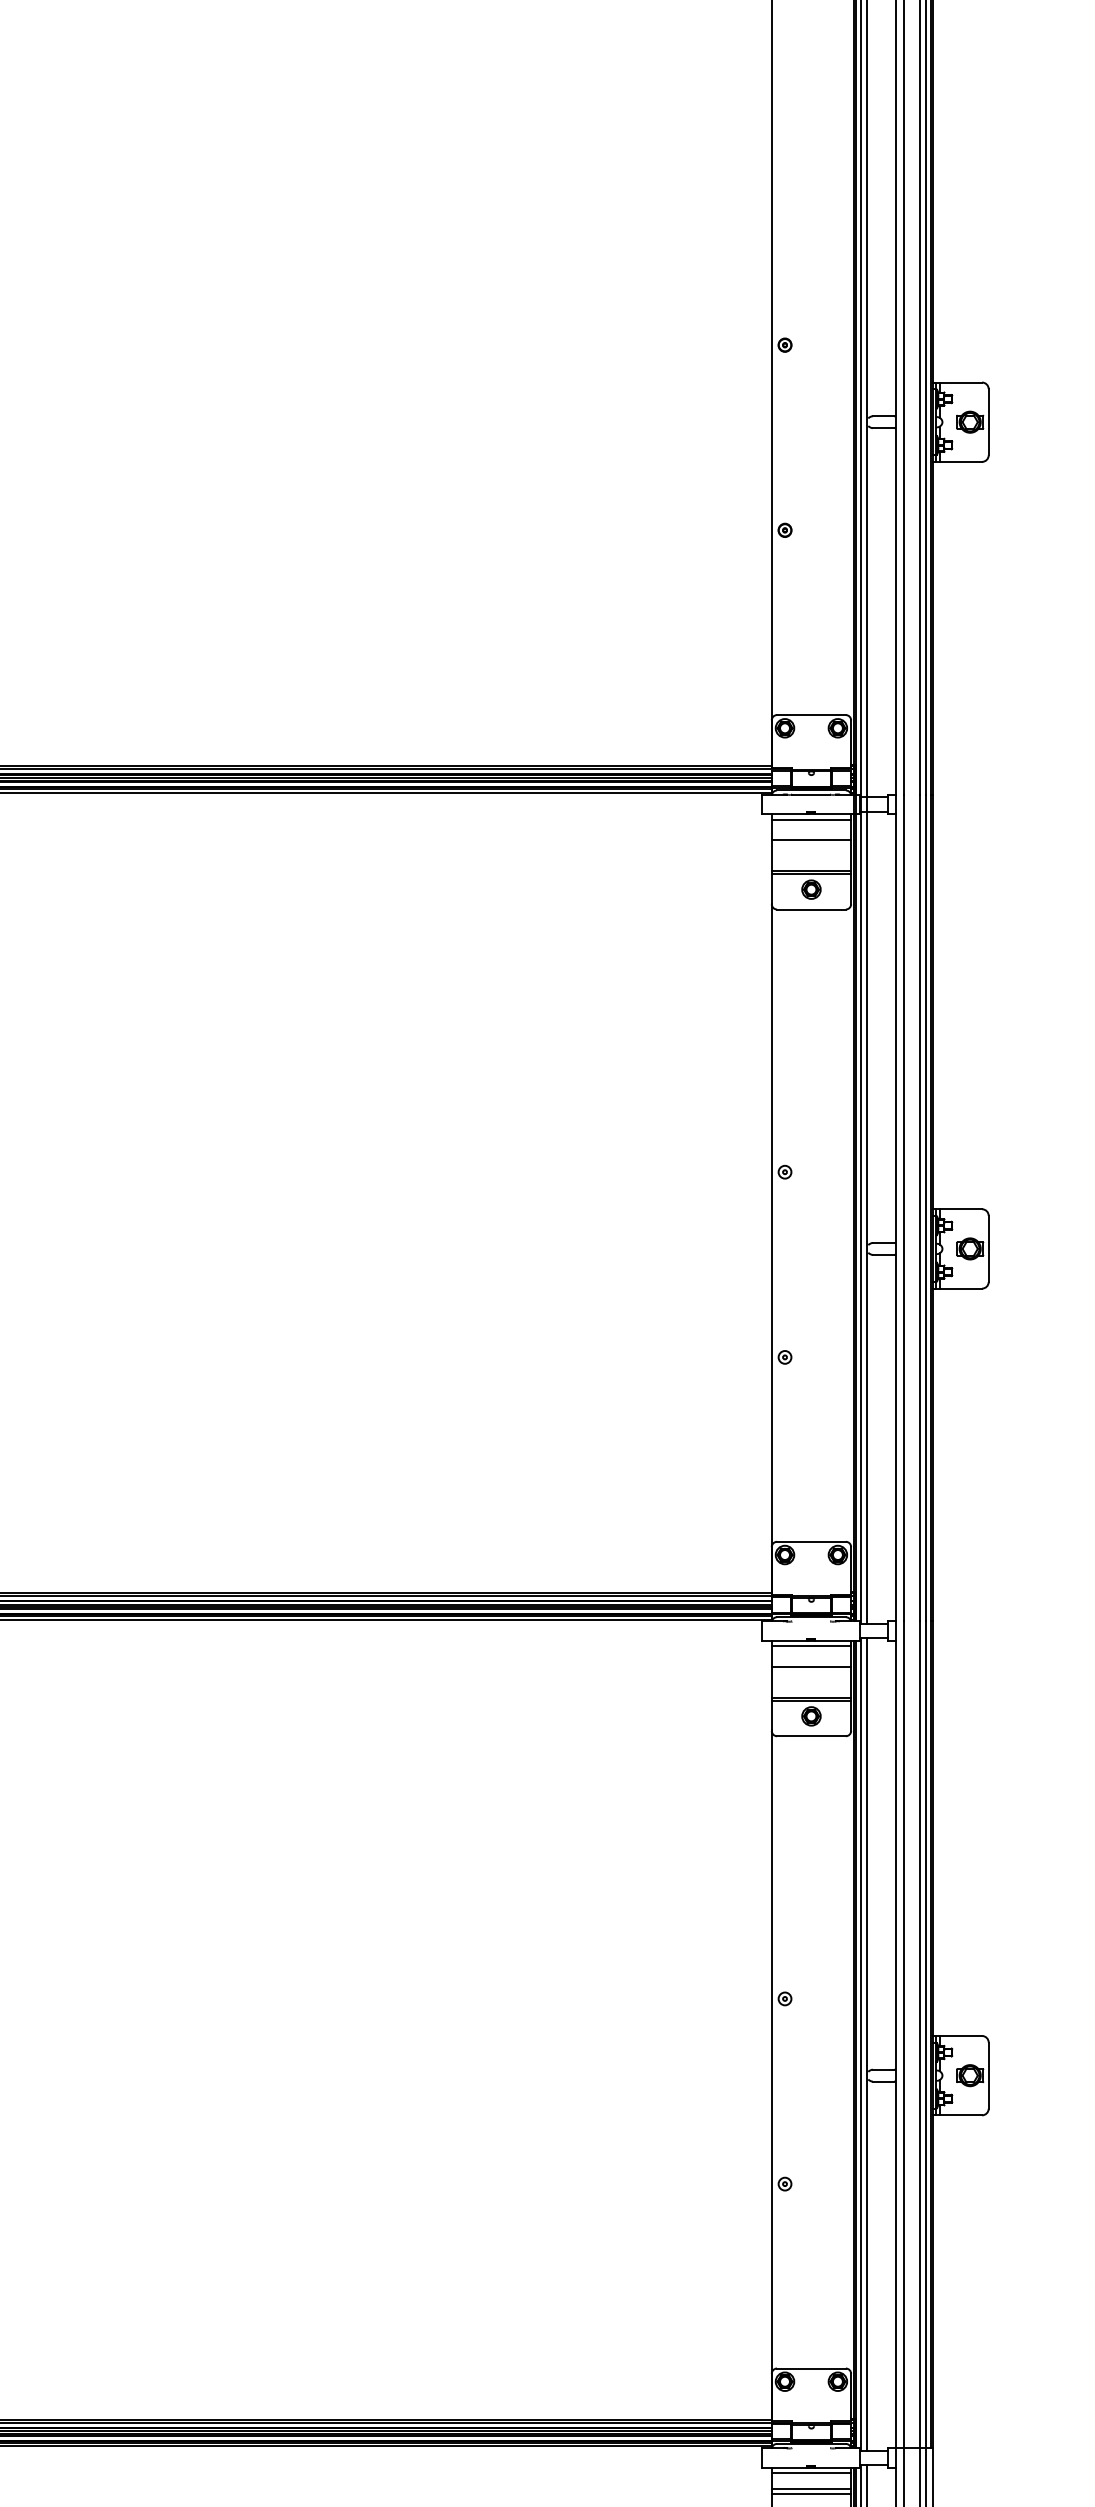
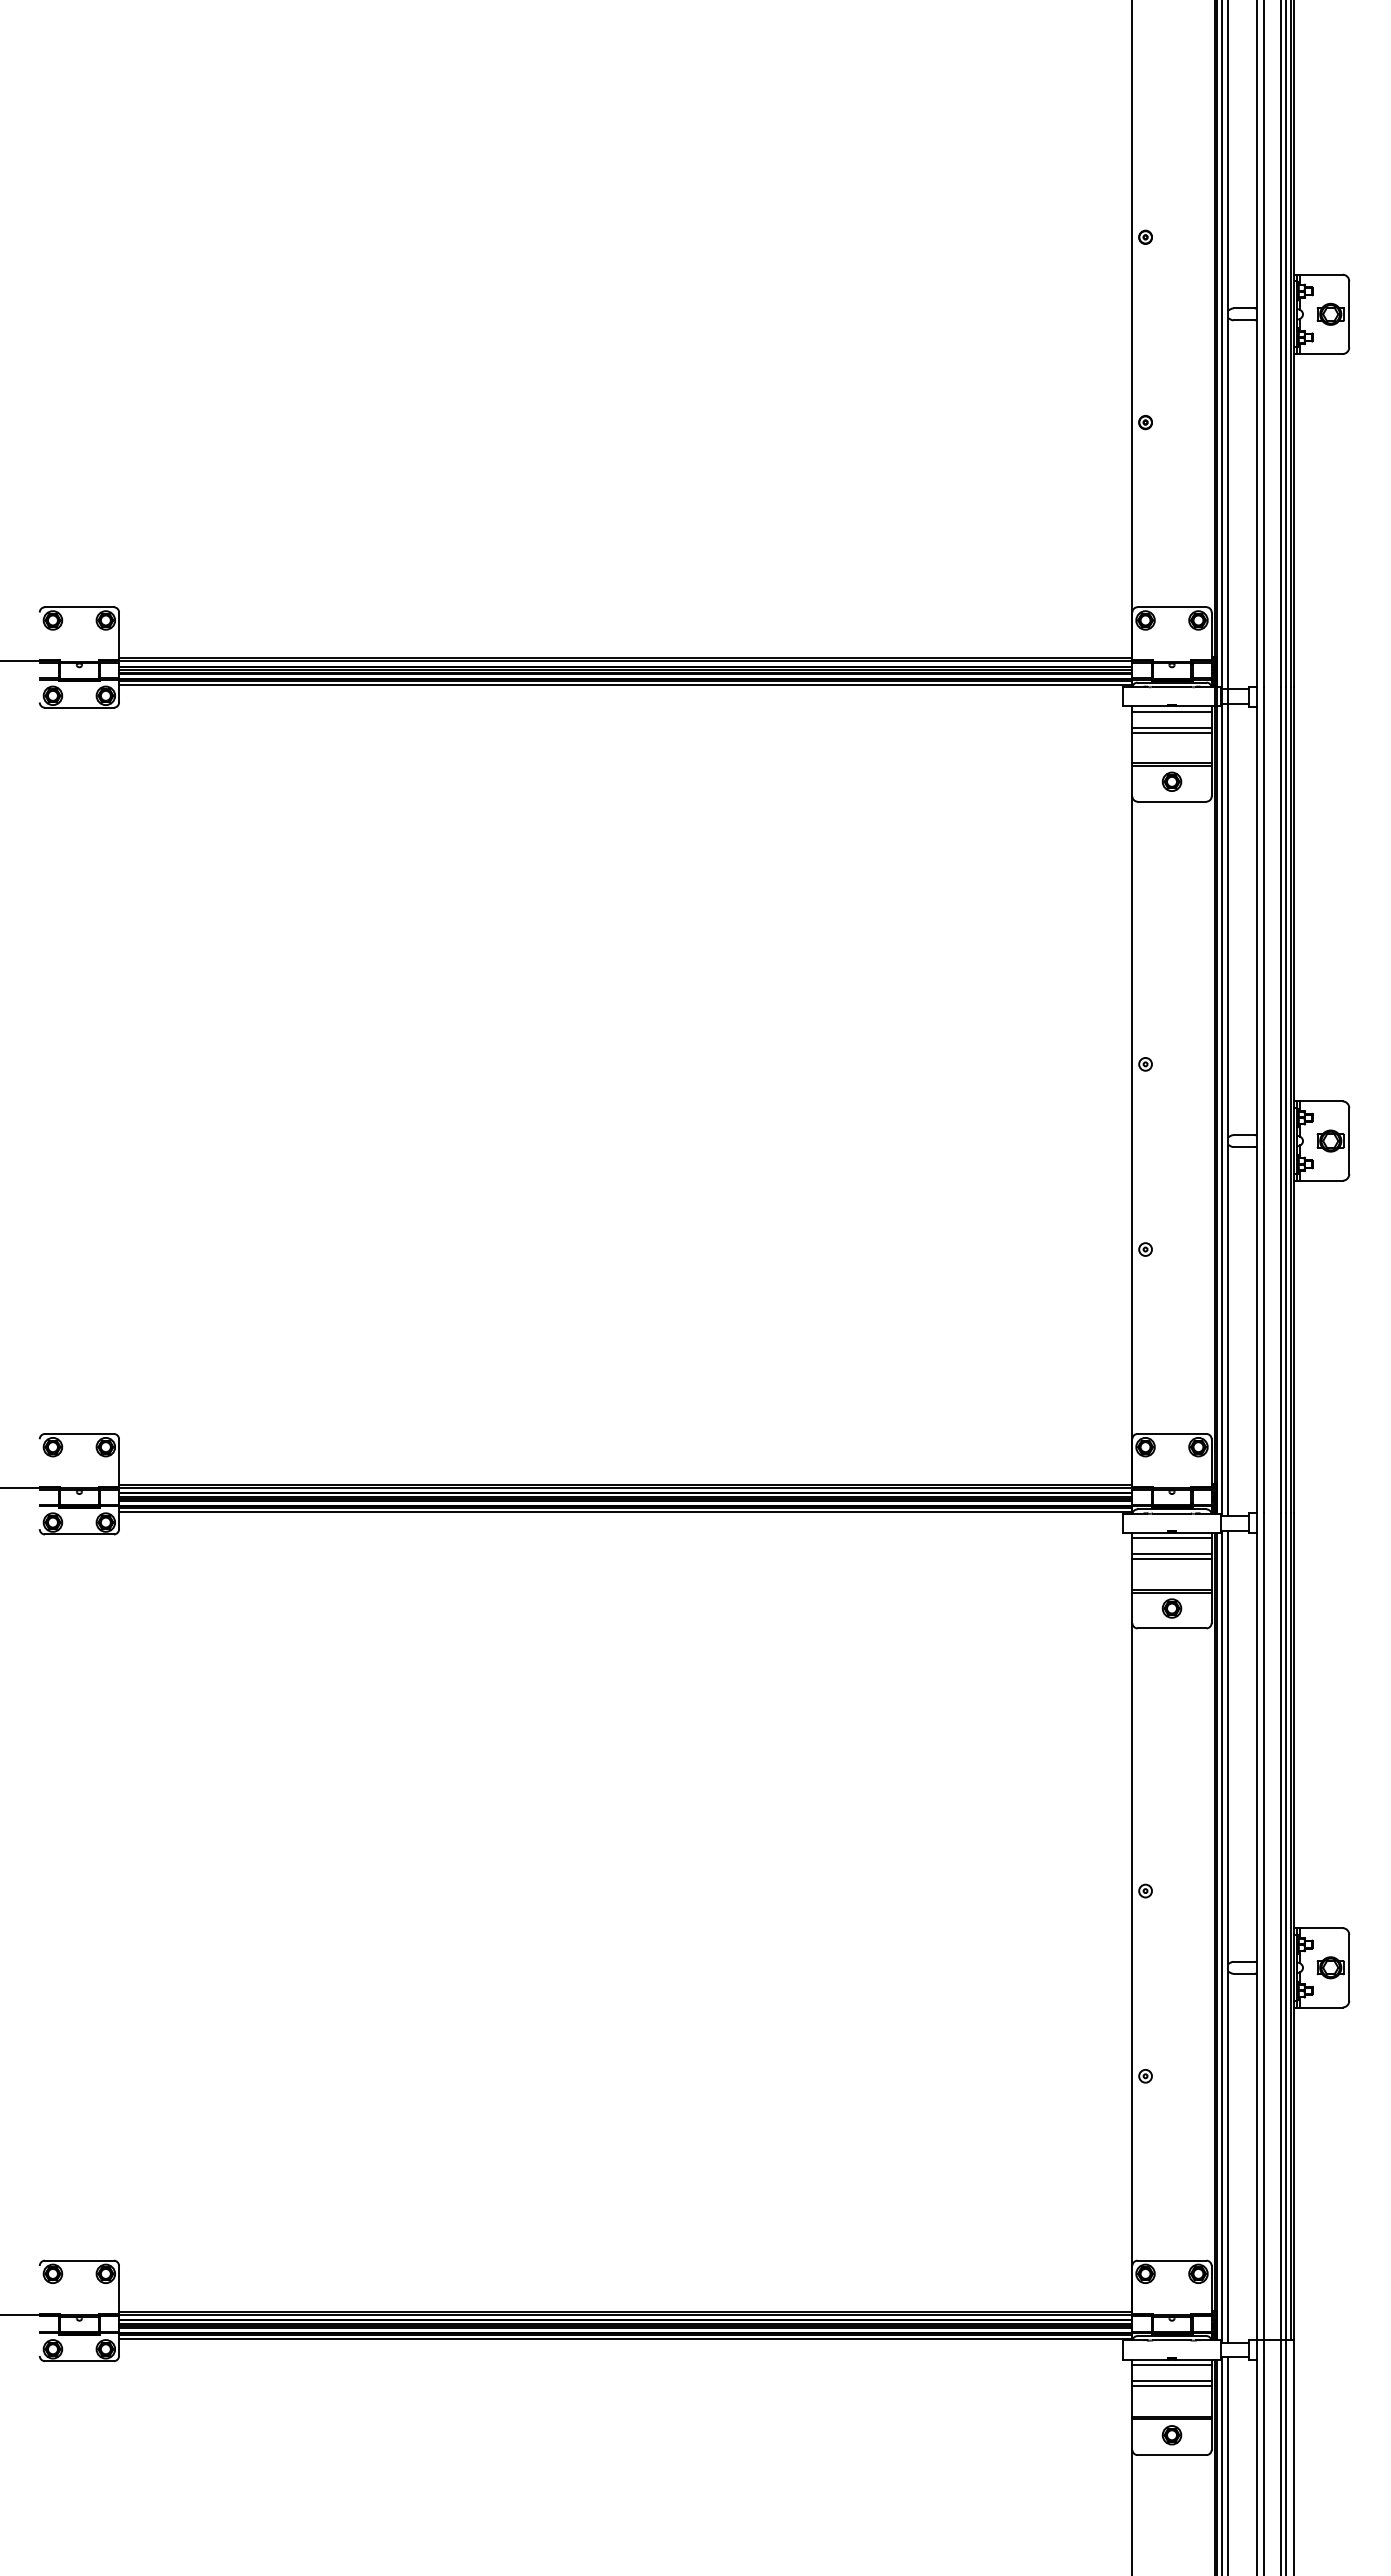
line: (810, 835) -> (1171, 727), added
line: (810, 1621) -> (1171, 1513), added
line: (810, 1662) -> (1171, 1554), added
line: (810, 2448) -> (1171, 2340), added

